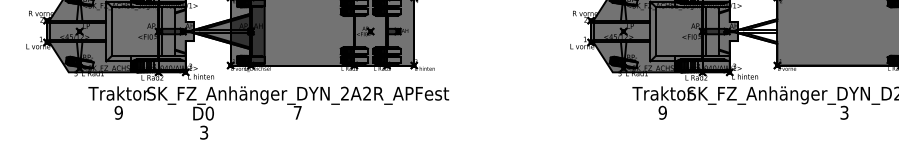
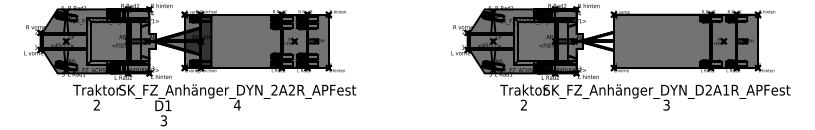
text: (118, 111) -> (96, 104), 9 -> 2
text: (297, 111) -> (237, 104), 7 -> 4
text: (662, 111) -> (523, 104), 9 -> 2
text: (209, 113) -> (168, 105), D0 -> D1

